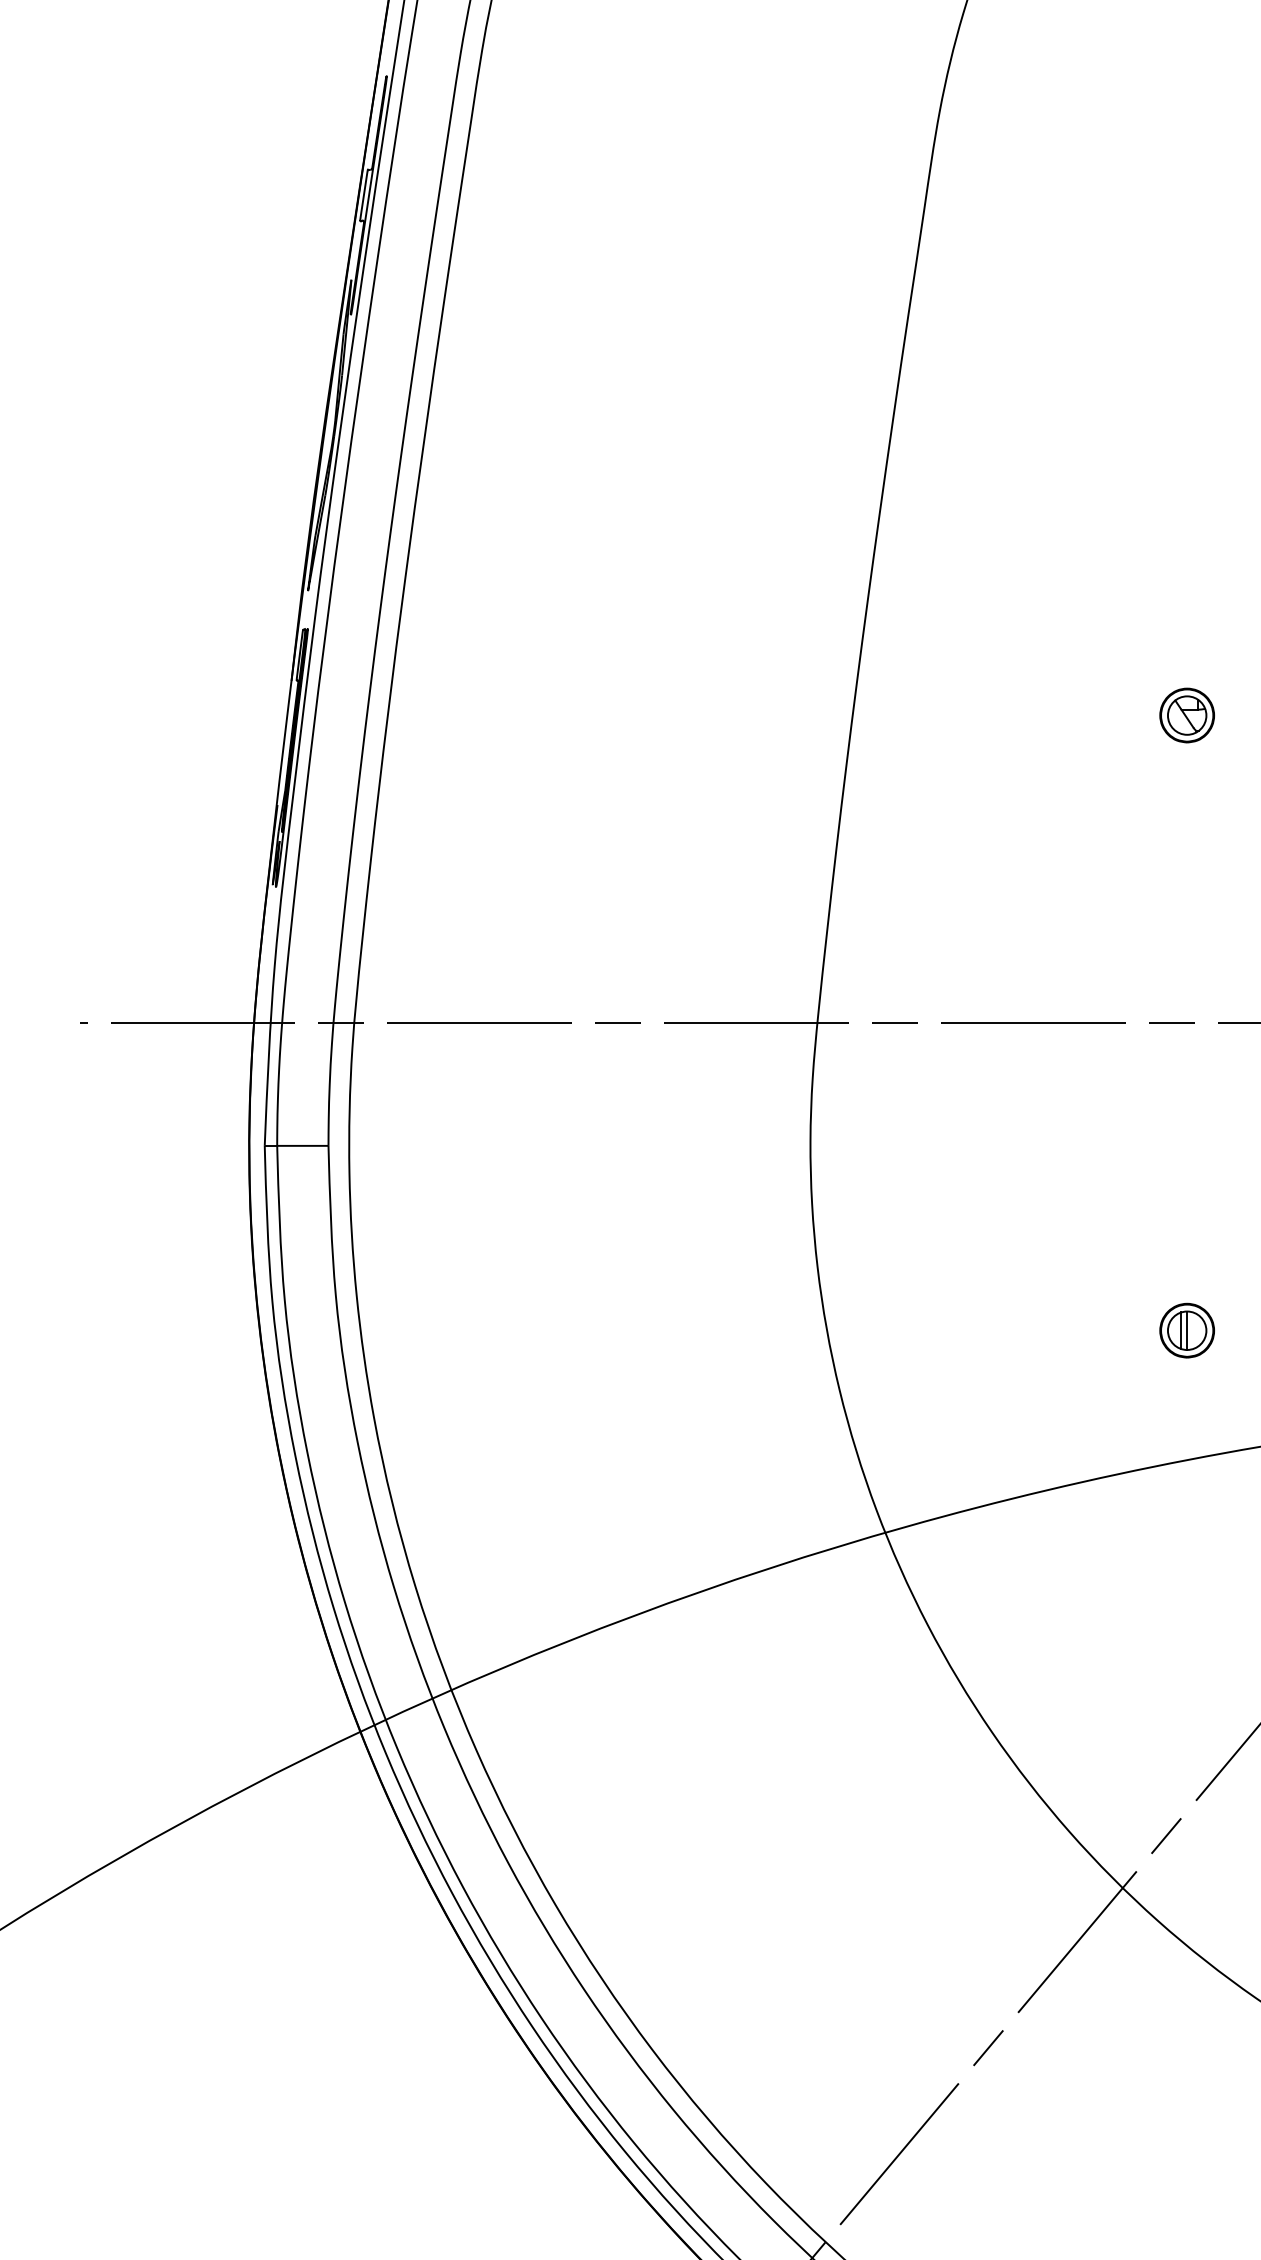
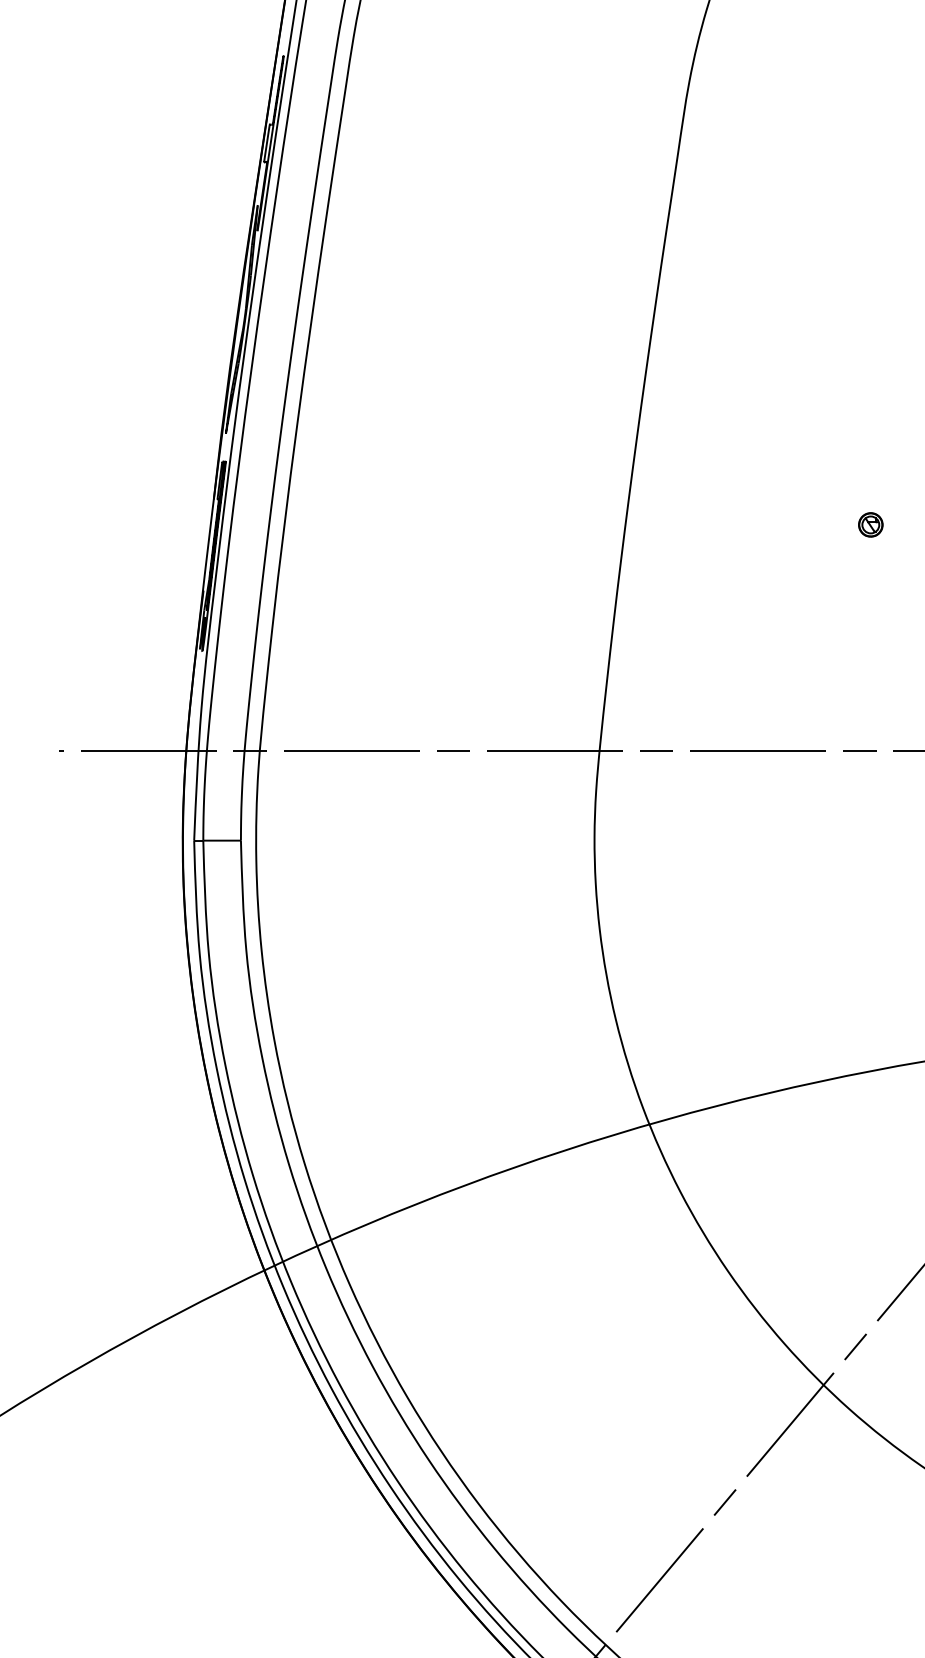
part: (1186, 715) -> (870, 524), size x0.6
part: (1186, 1330) -> (870, 976), removed

